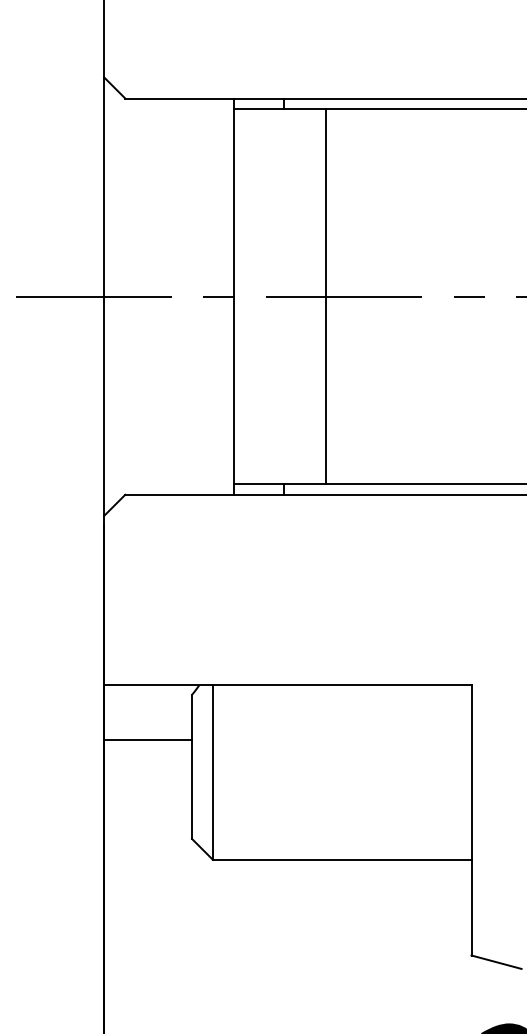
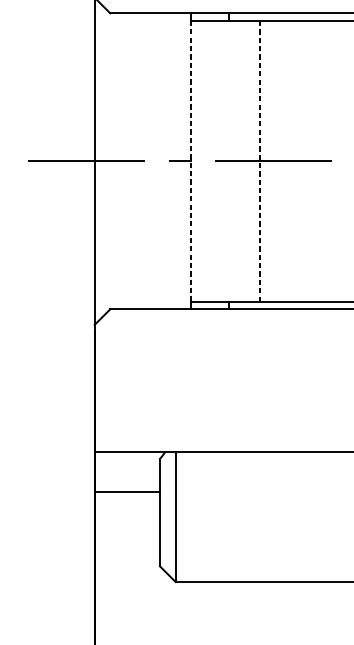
line: (233, 296) -> (191, 161), solid -> dashed
line: (325, 296) -> (259, 161), solid -> dashed

